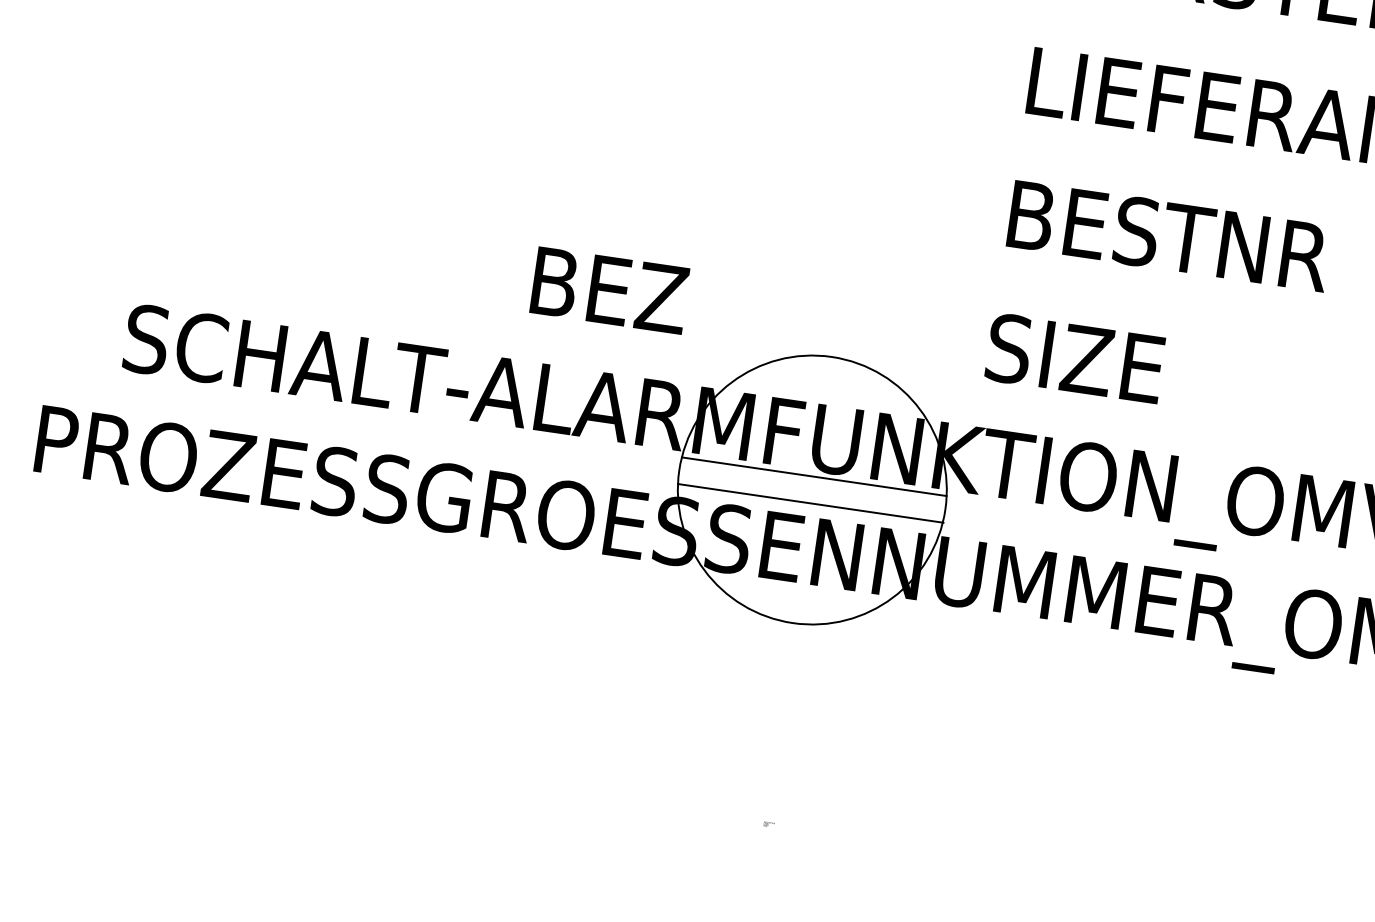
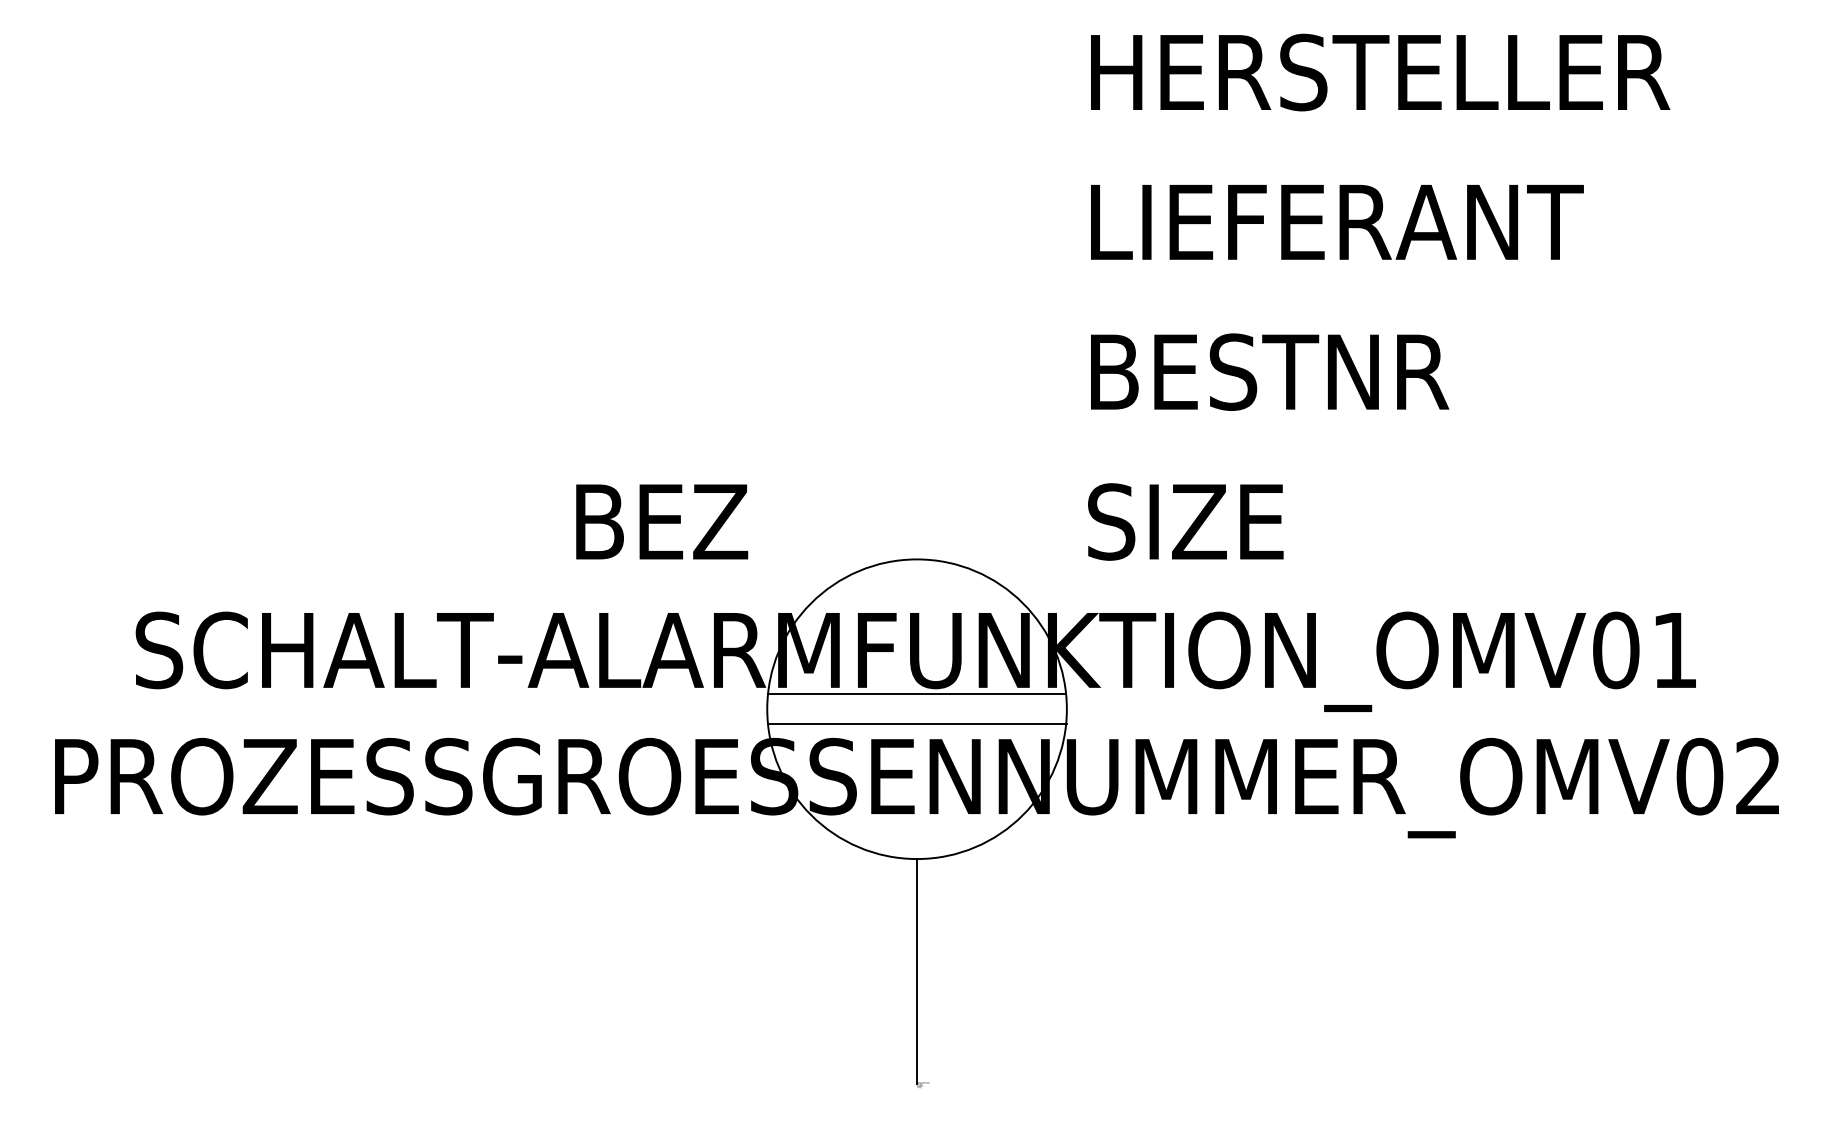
line: (778, 723) -> (917, 971), added

